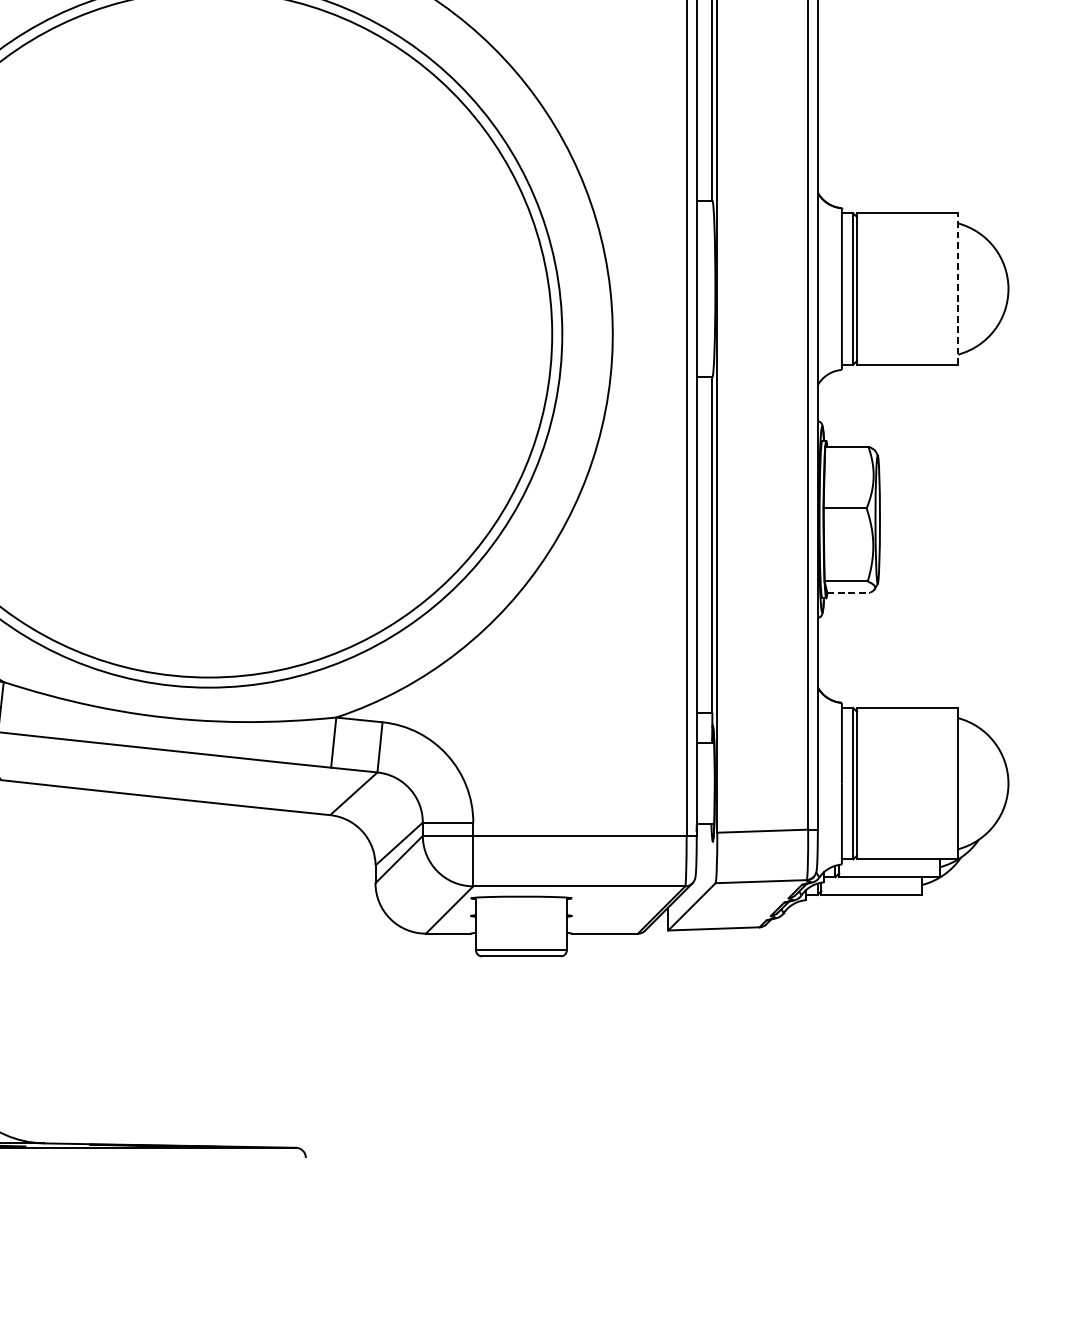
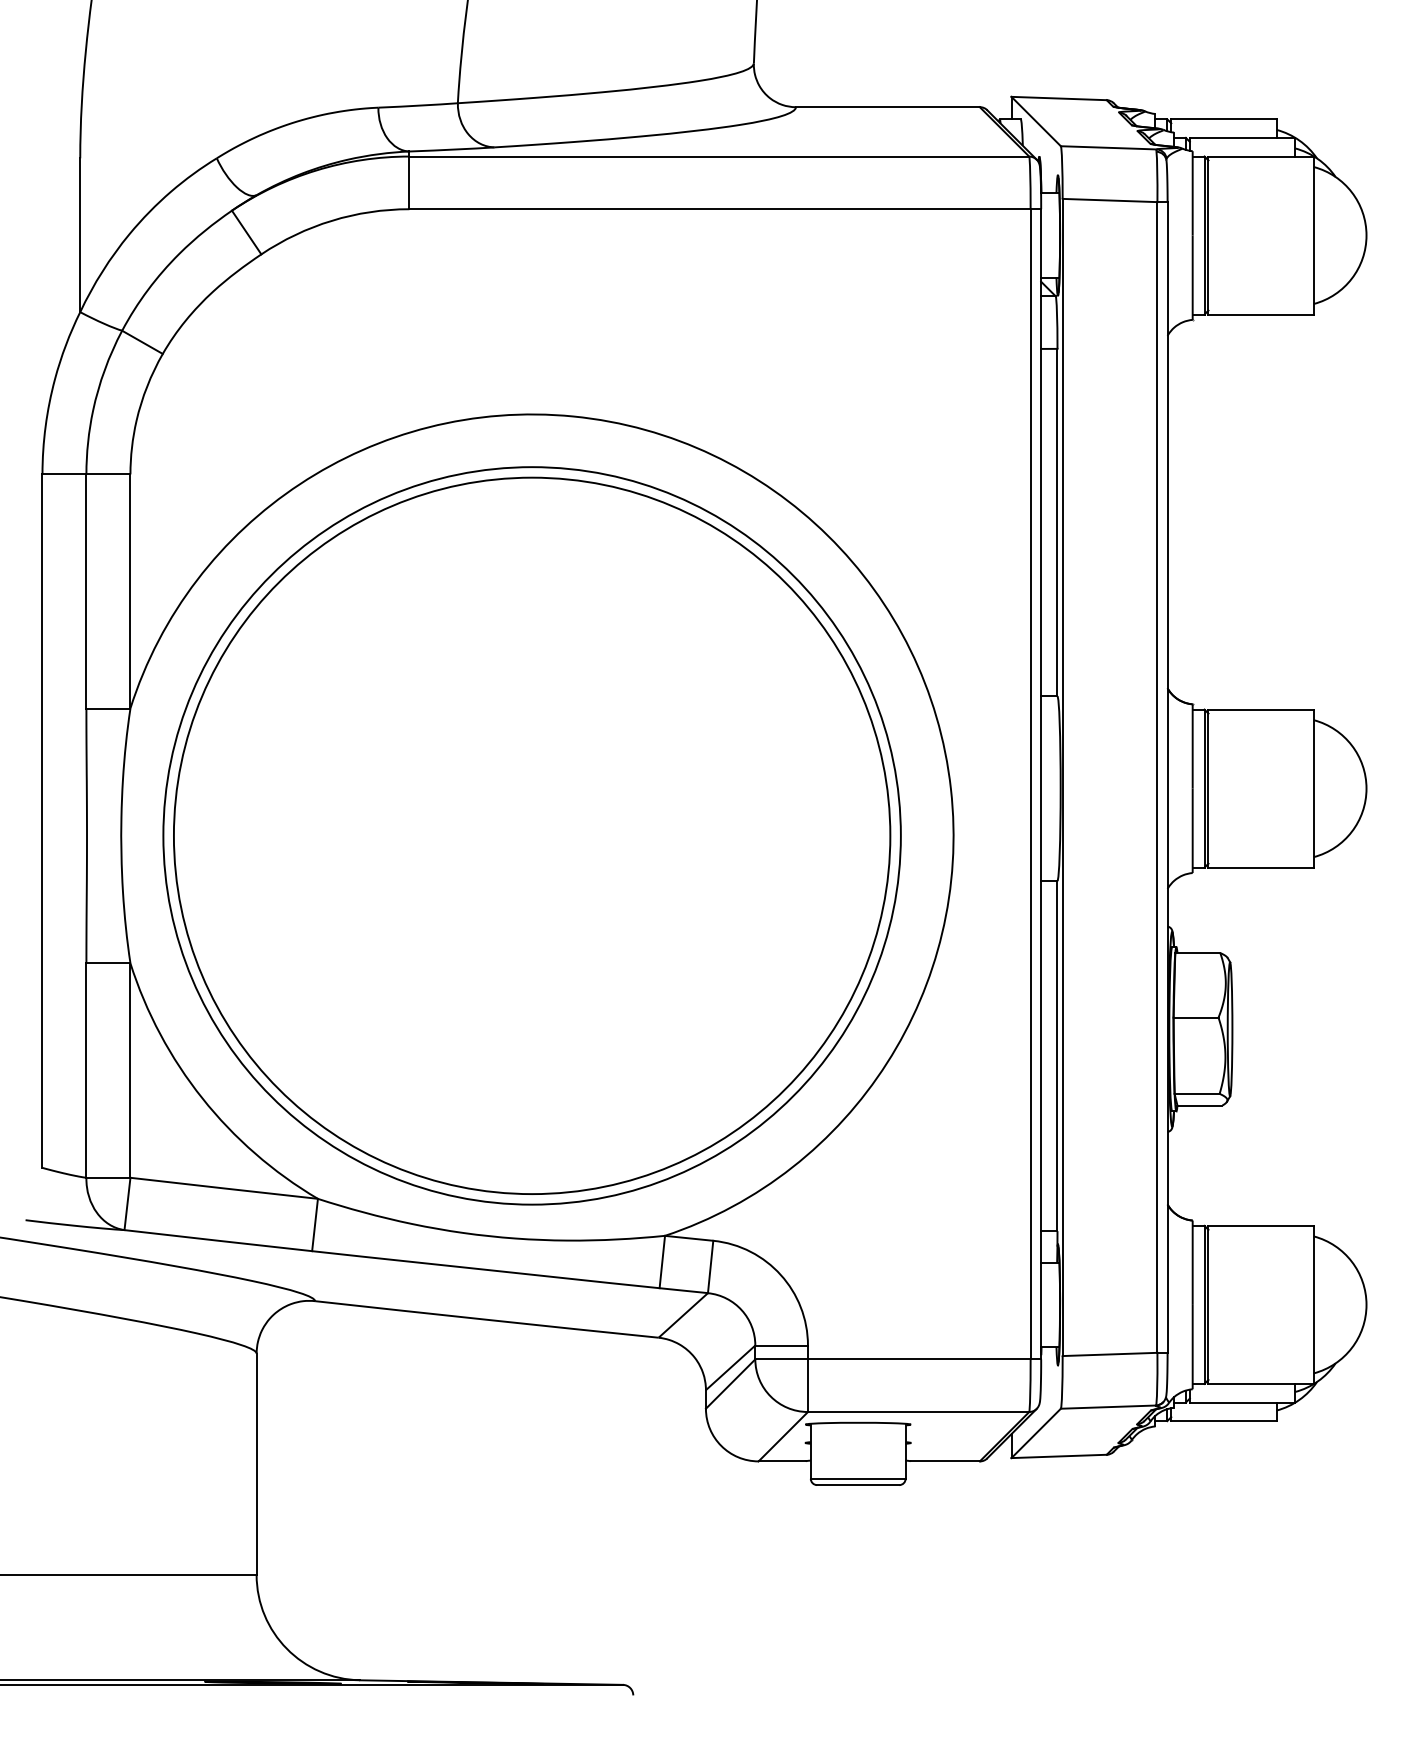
line: (957, 288) -> (1313, 788), dashed -> solid
line: (849, 592) -> (1200, 1105), dashed -> solid

